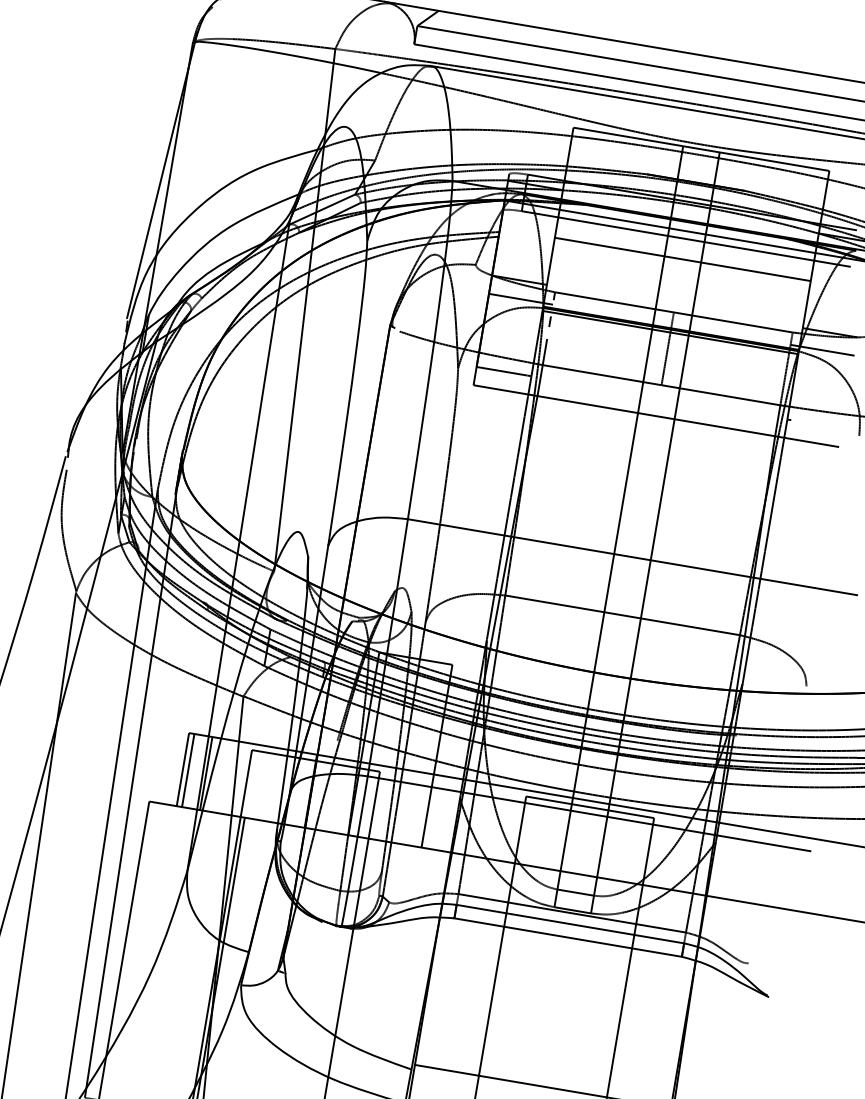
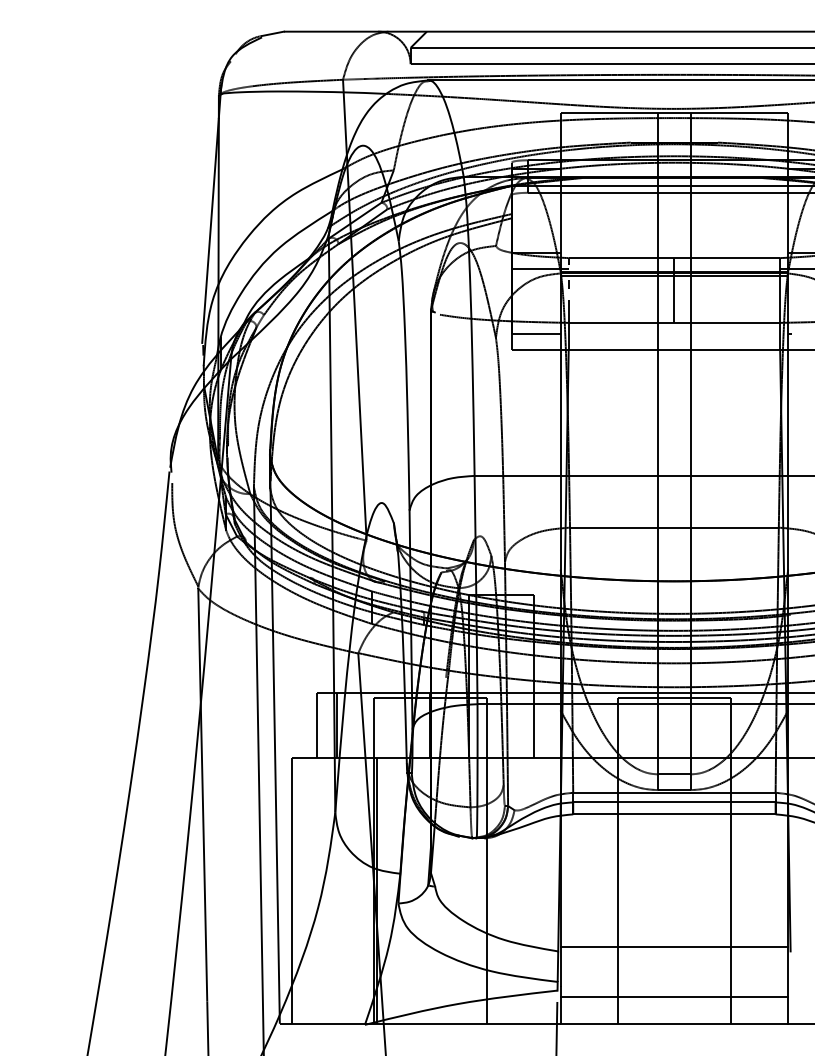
line: (683, 258) -> (674, 210), removed
line: (188, 770) -> (321, 725), removed

